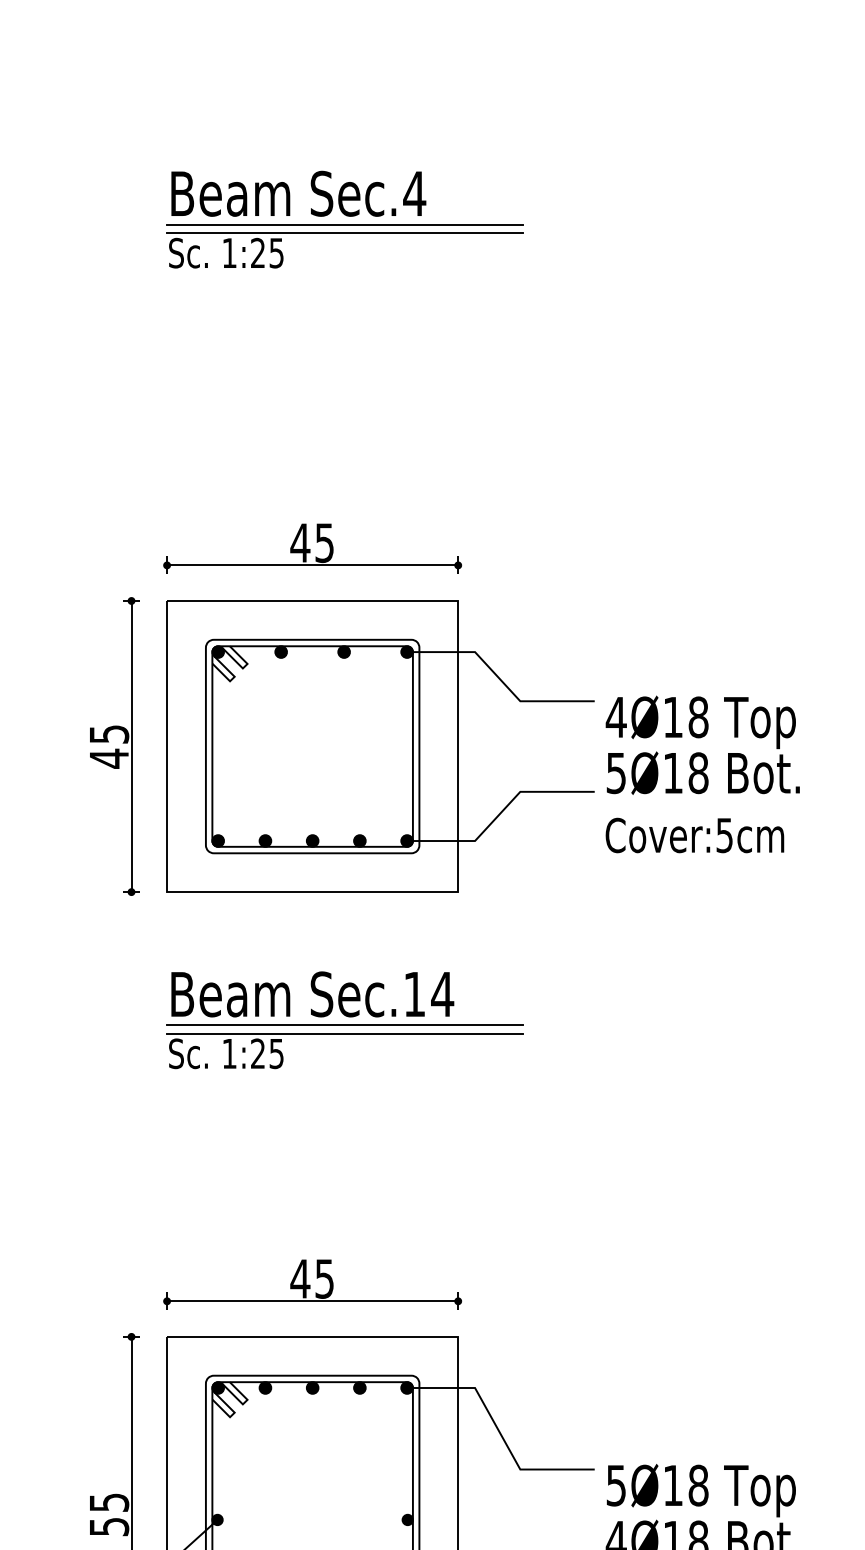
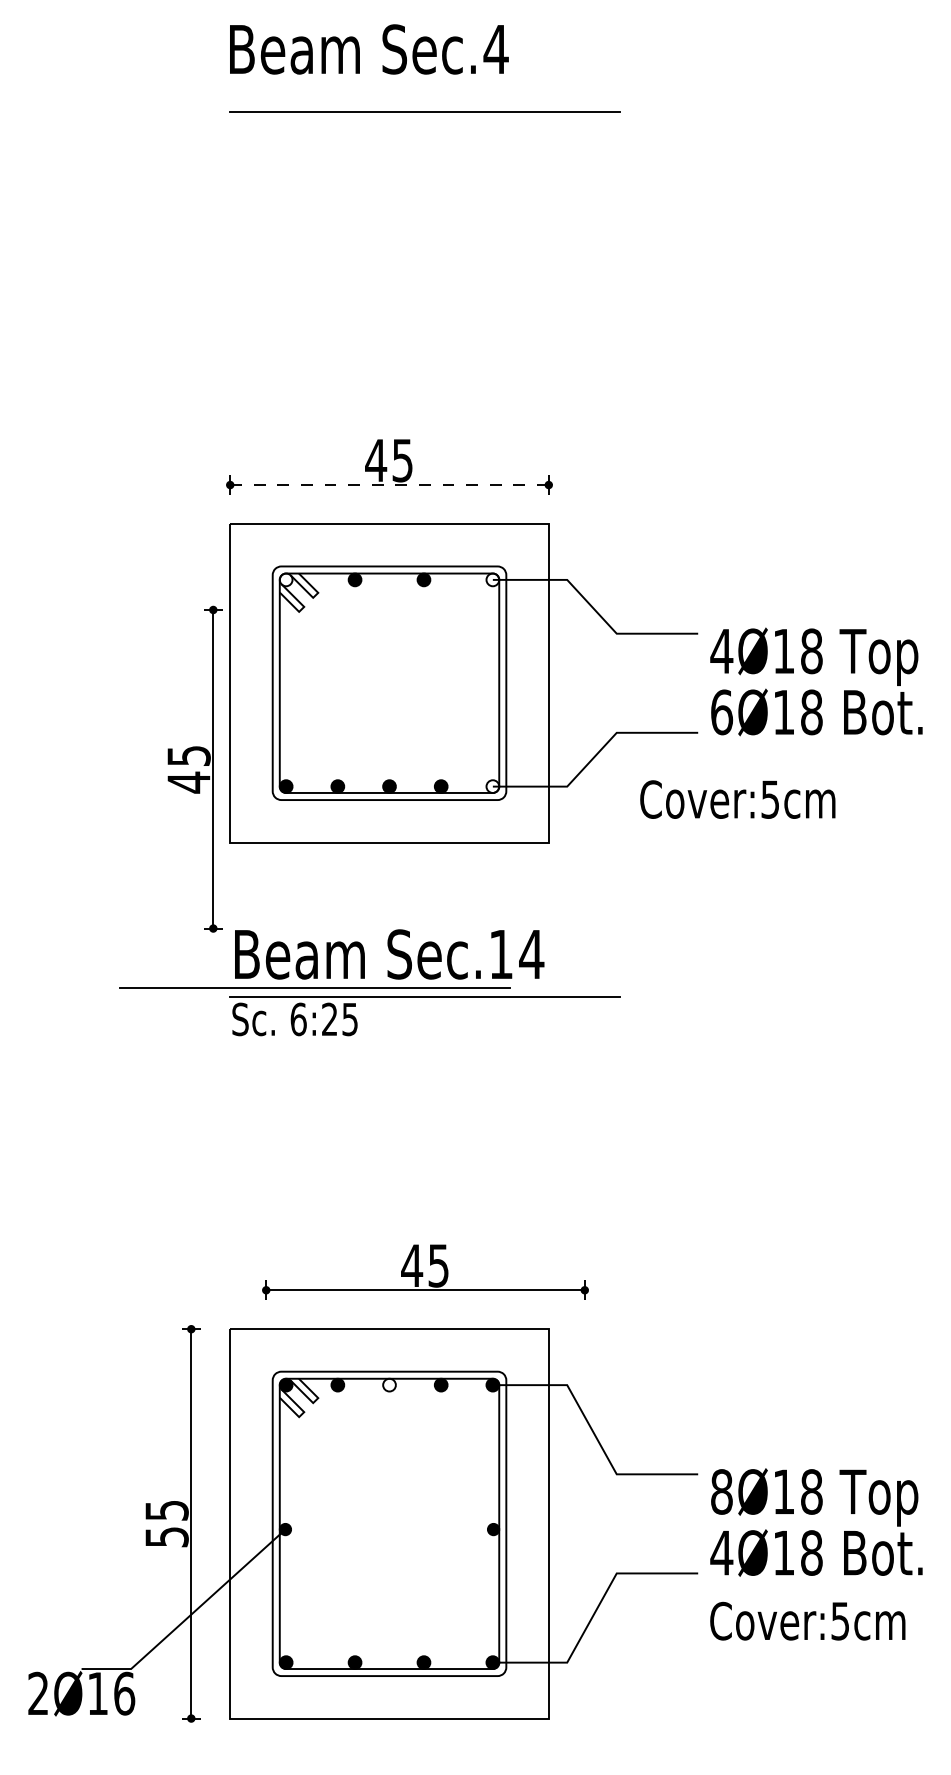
text: (298, 193) -> (369, 49), moved
part: (344, 233) -> (424, 121), removed
line: (313, 565) -> (390, 485), solid -> dashed
fill: (217, 651) -> (285, 579), removed
fill: (406, 651) -> (492, 579), removed
part: (114, 745) -> (194, 768), moved
text: (616, 773) -> (722, 712), 5Ø18 -> 6Ø18
text: (694, 835) -> (737, 799), moved
fill: (406, 840) -> (492, 786), removed
line: (344, 1024) -> (314, 987), moved
text: (229, 1053) -> (298, 1019), 1:25 -> 6:25
part: (312, 1284) -> (425, 1271), moved
fill: (312, 1387) -> (389, 1384), removed
text: (616, 1485) -> (721, 1491), 5Ø18 -> 8Ø18

